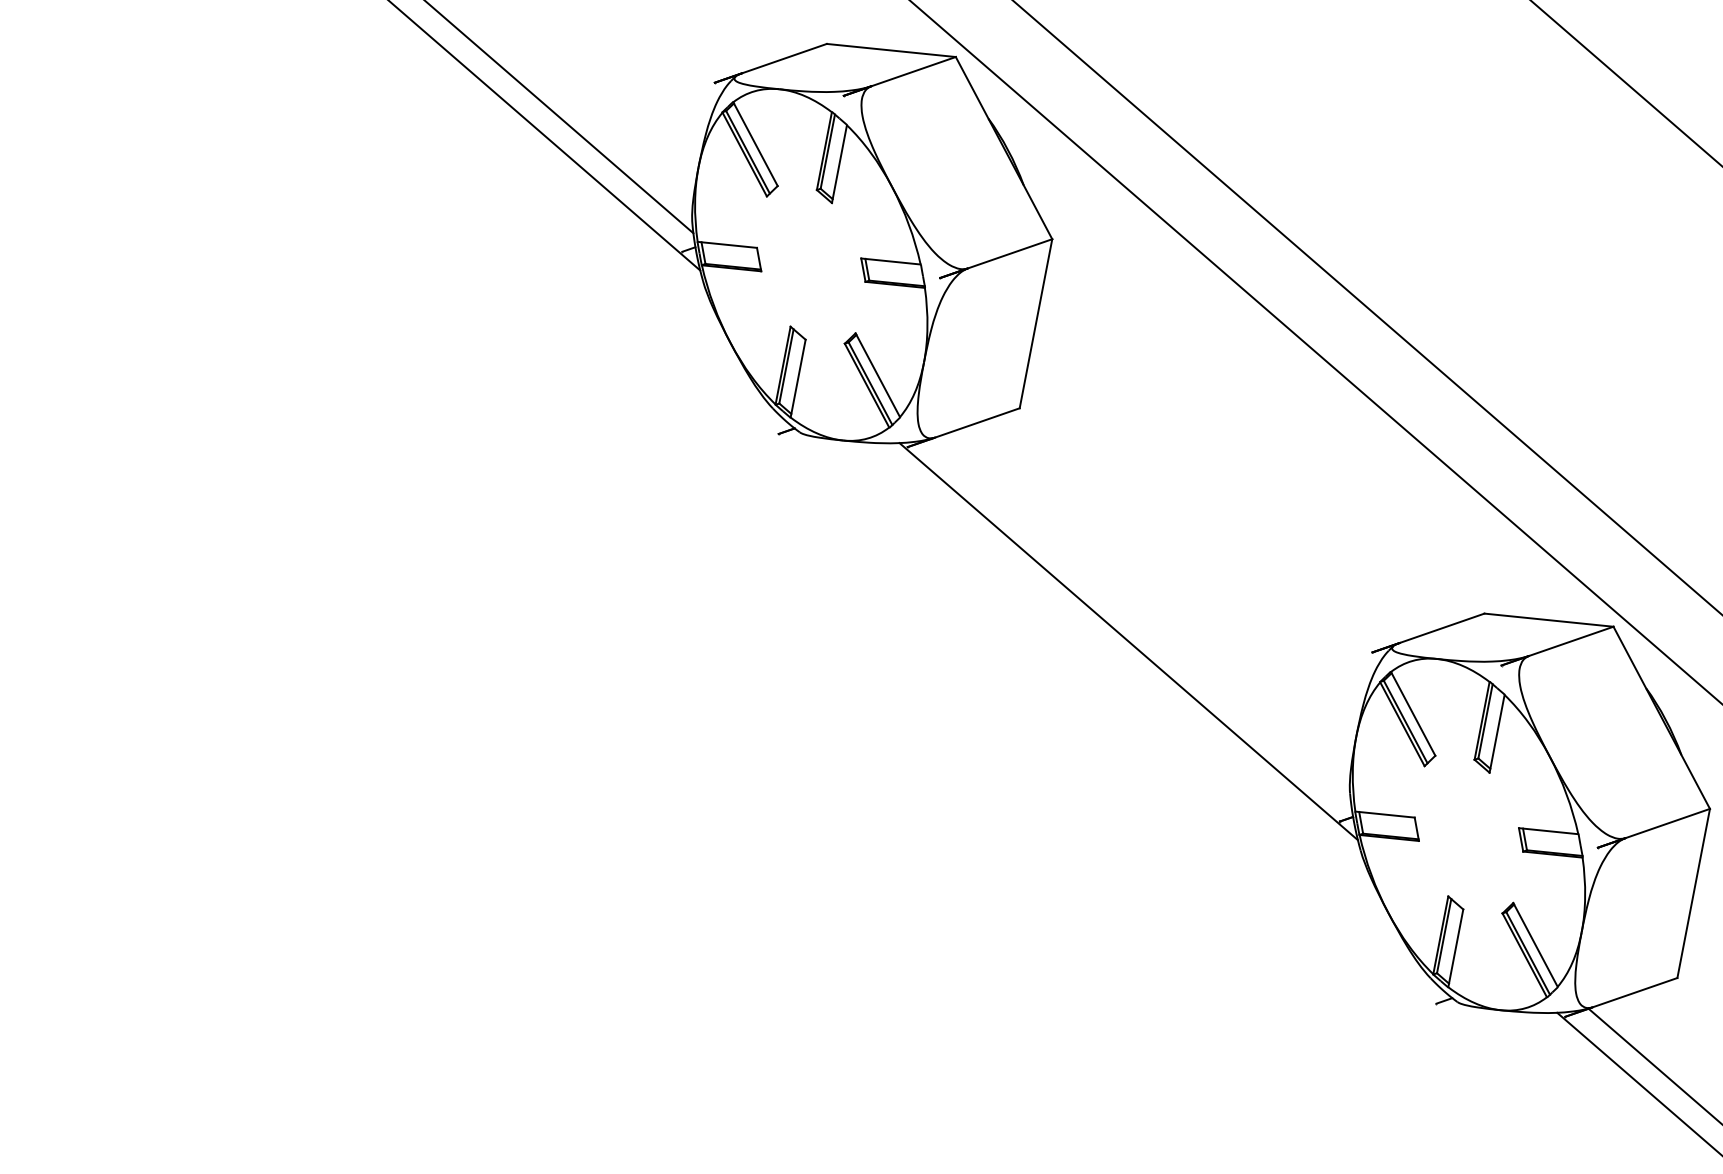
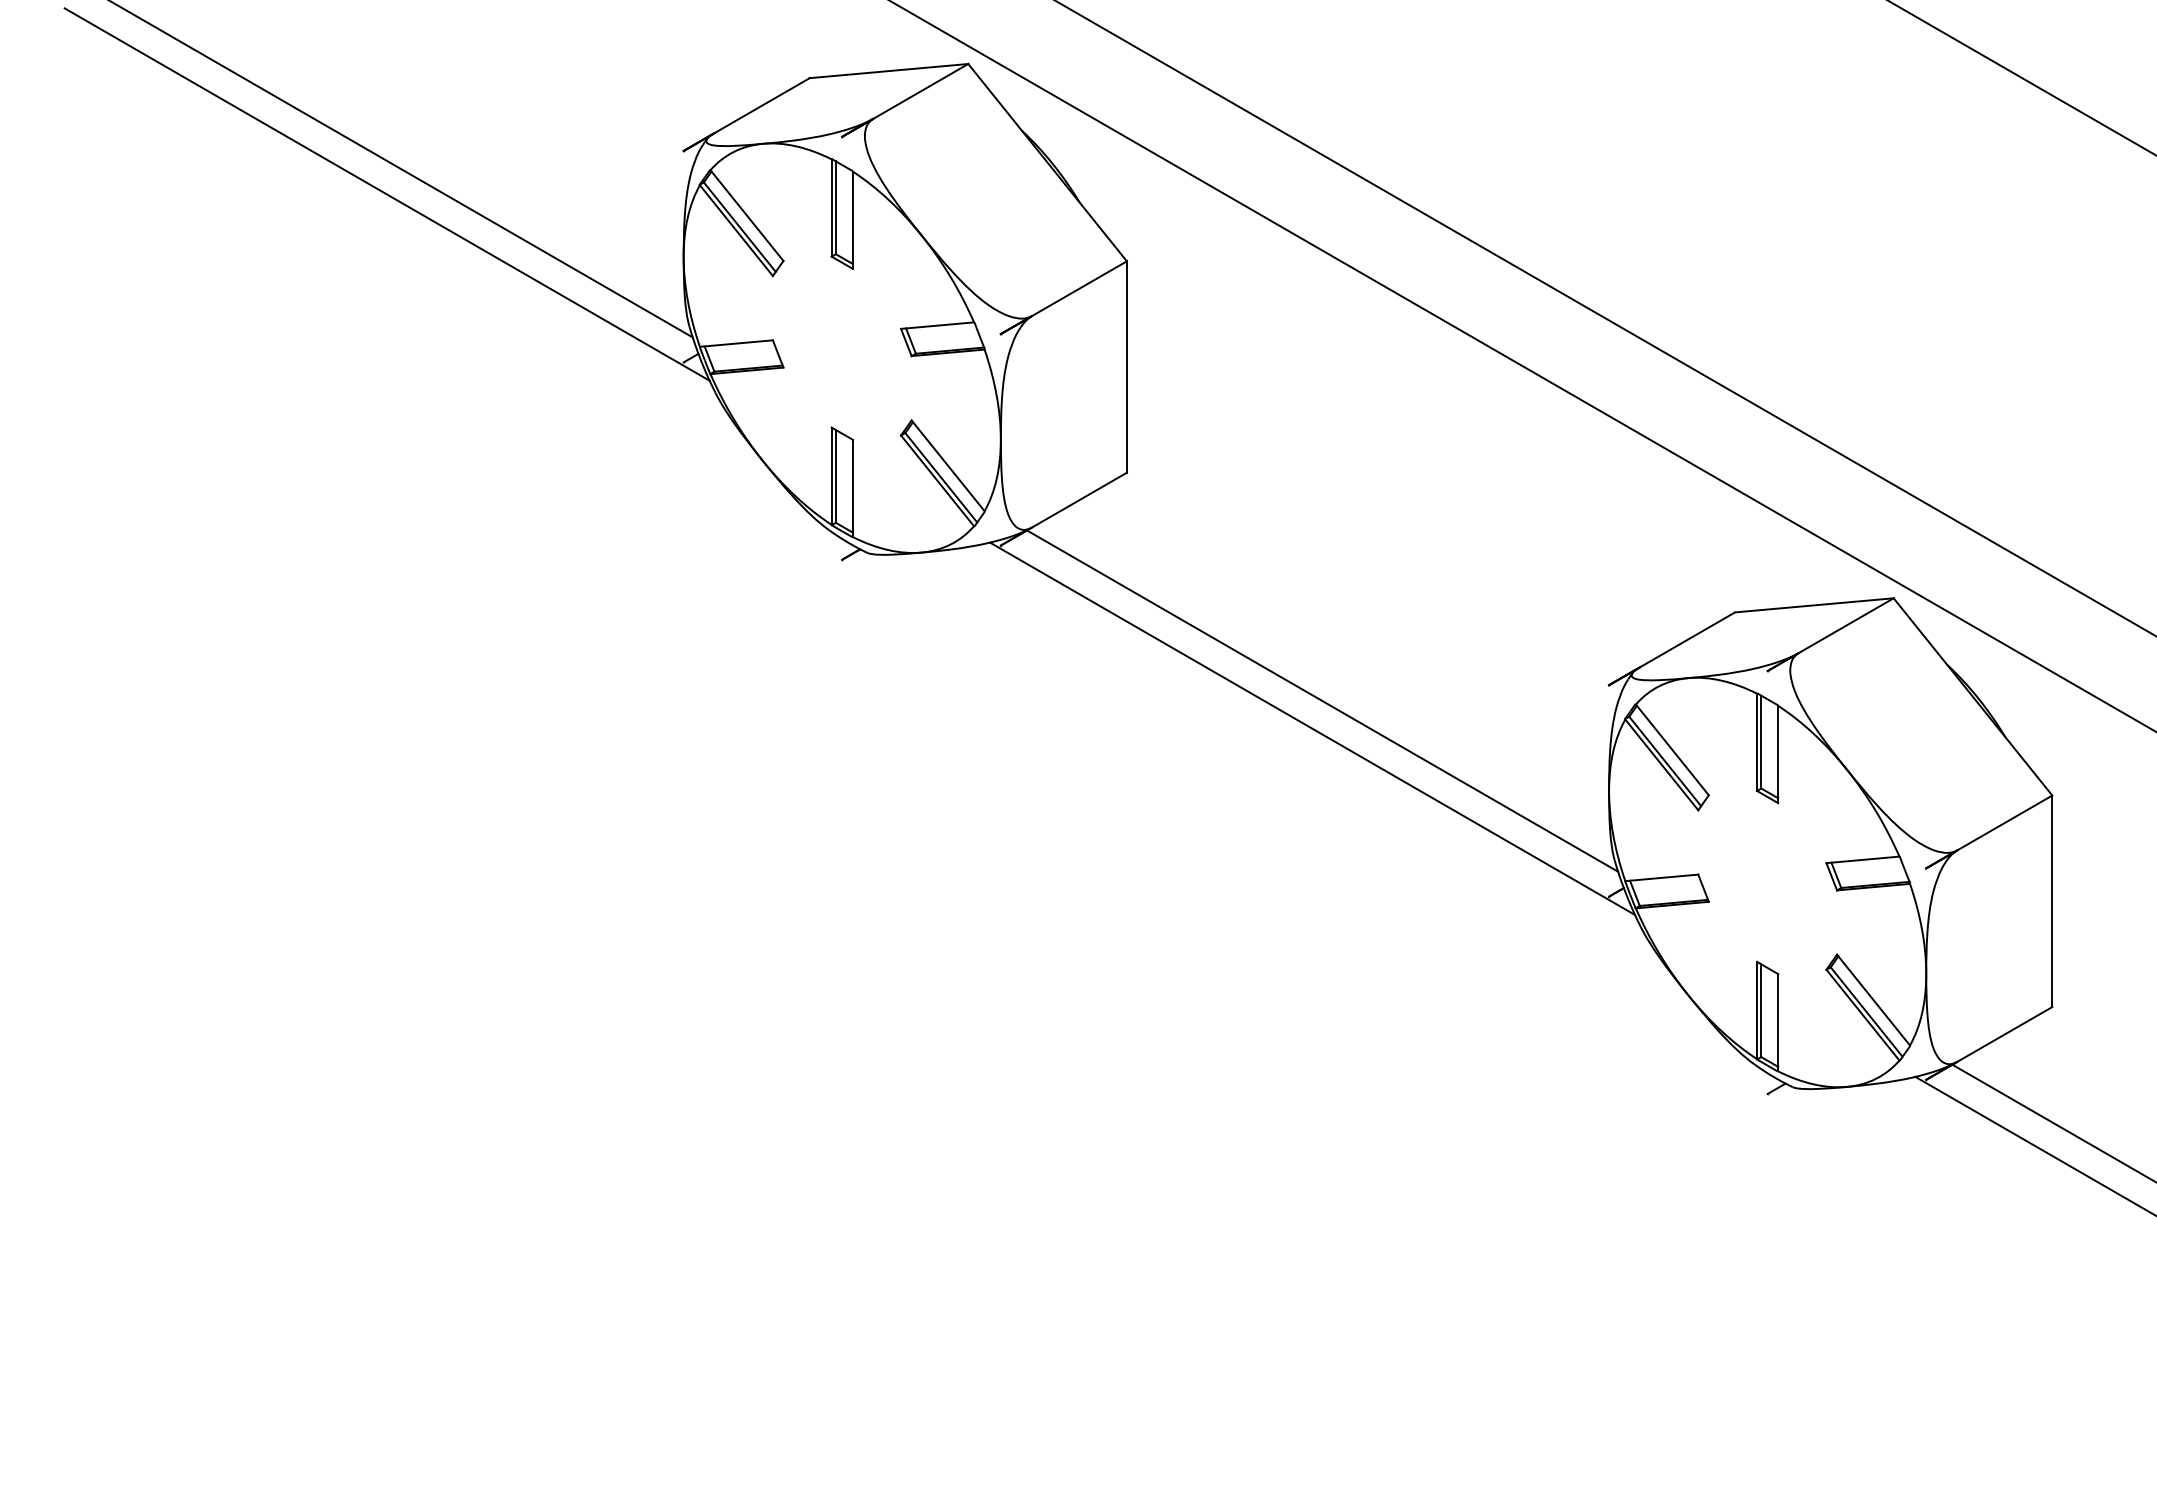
line: (1141, 620) -> (1322, 700), added

